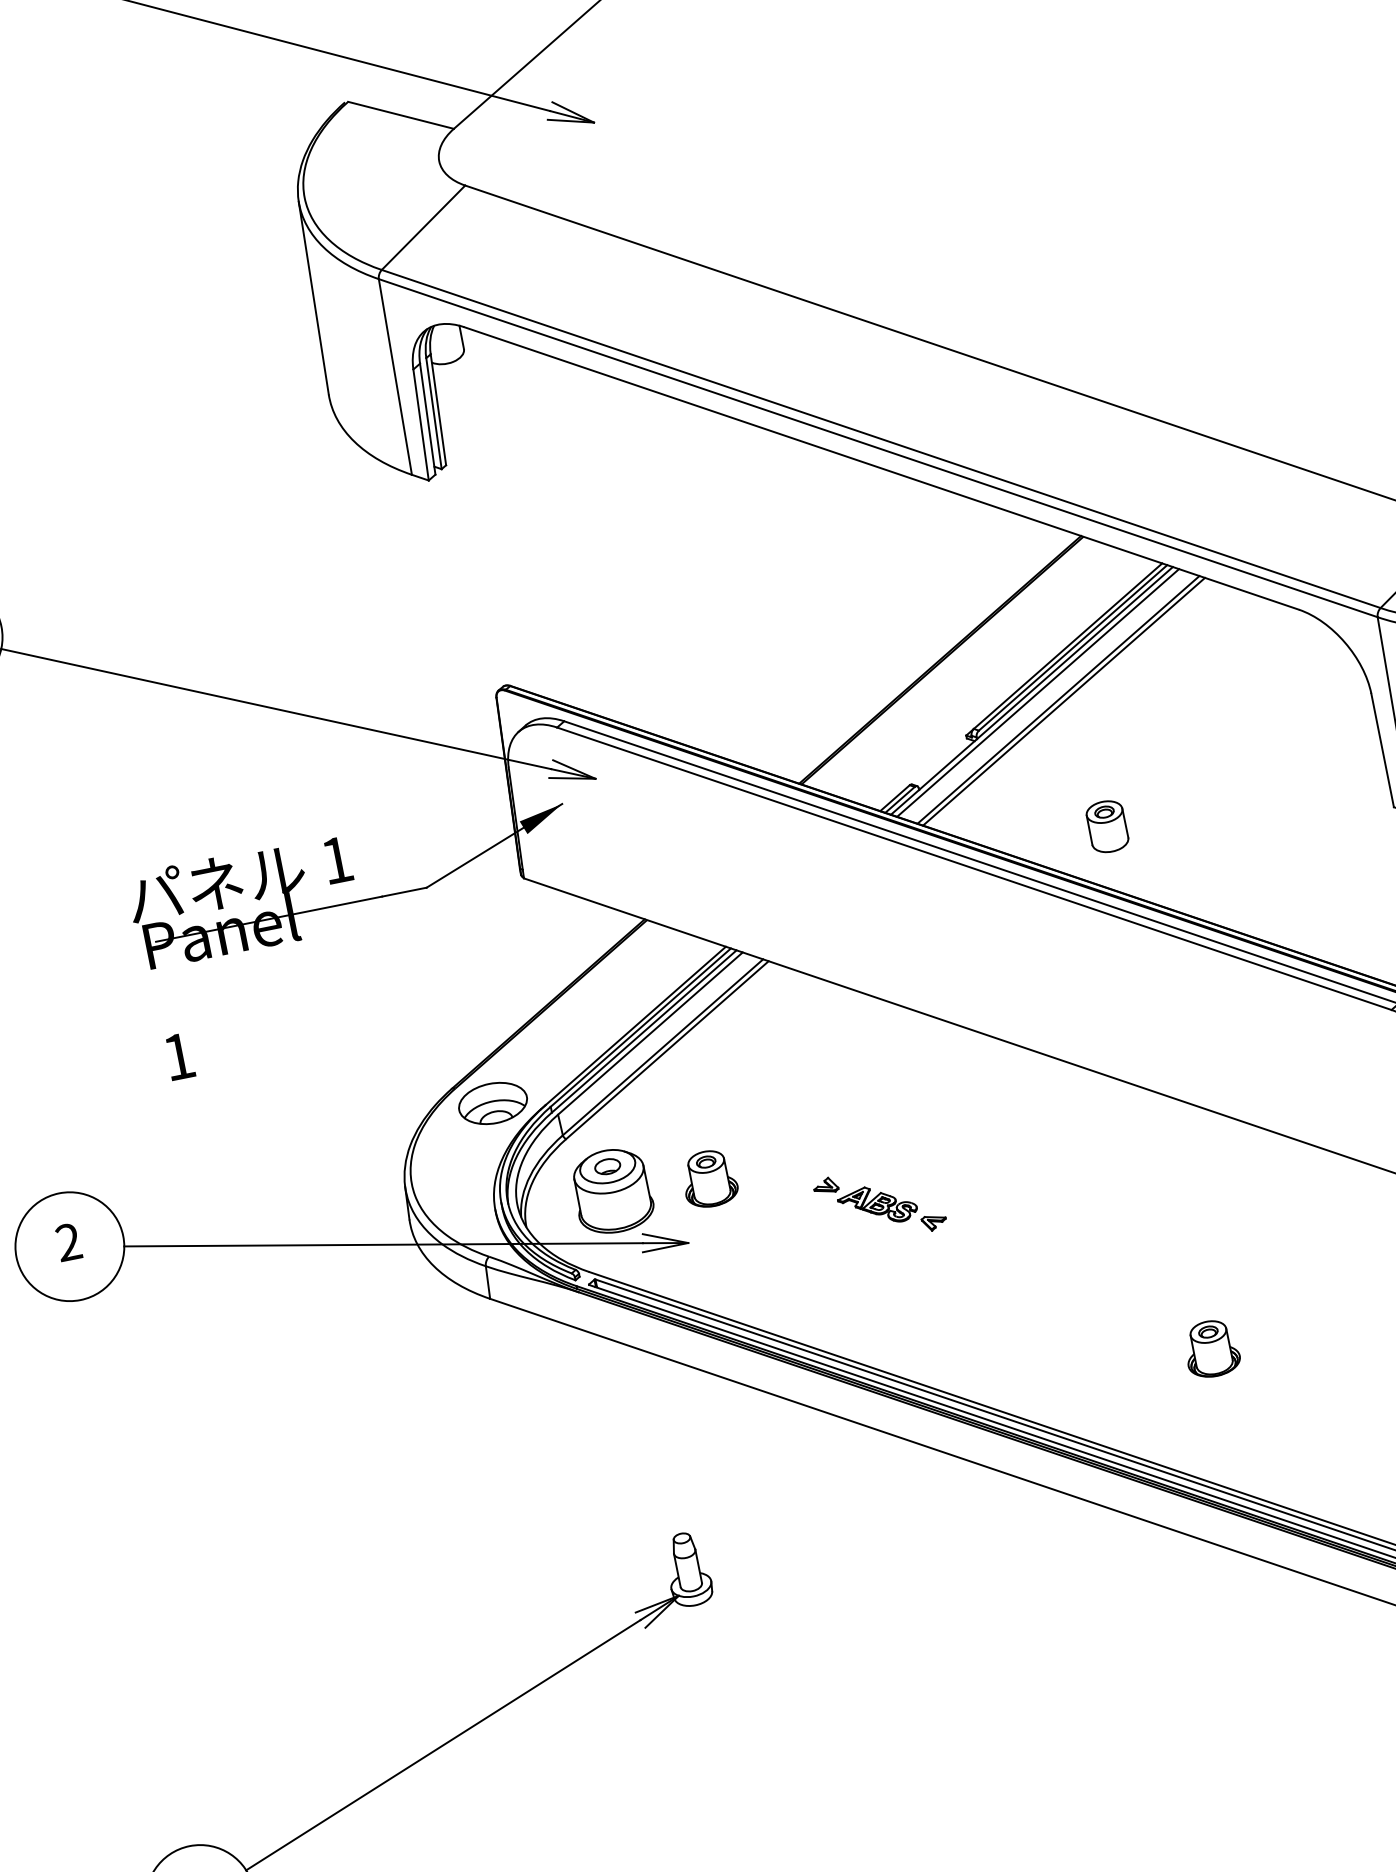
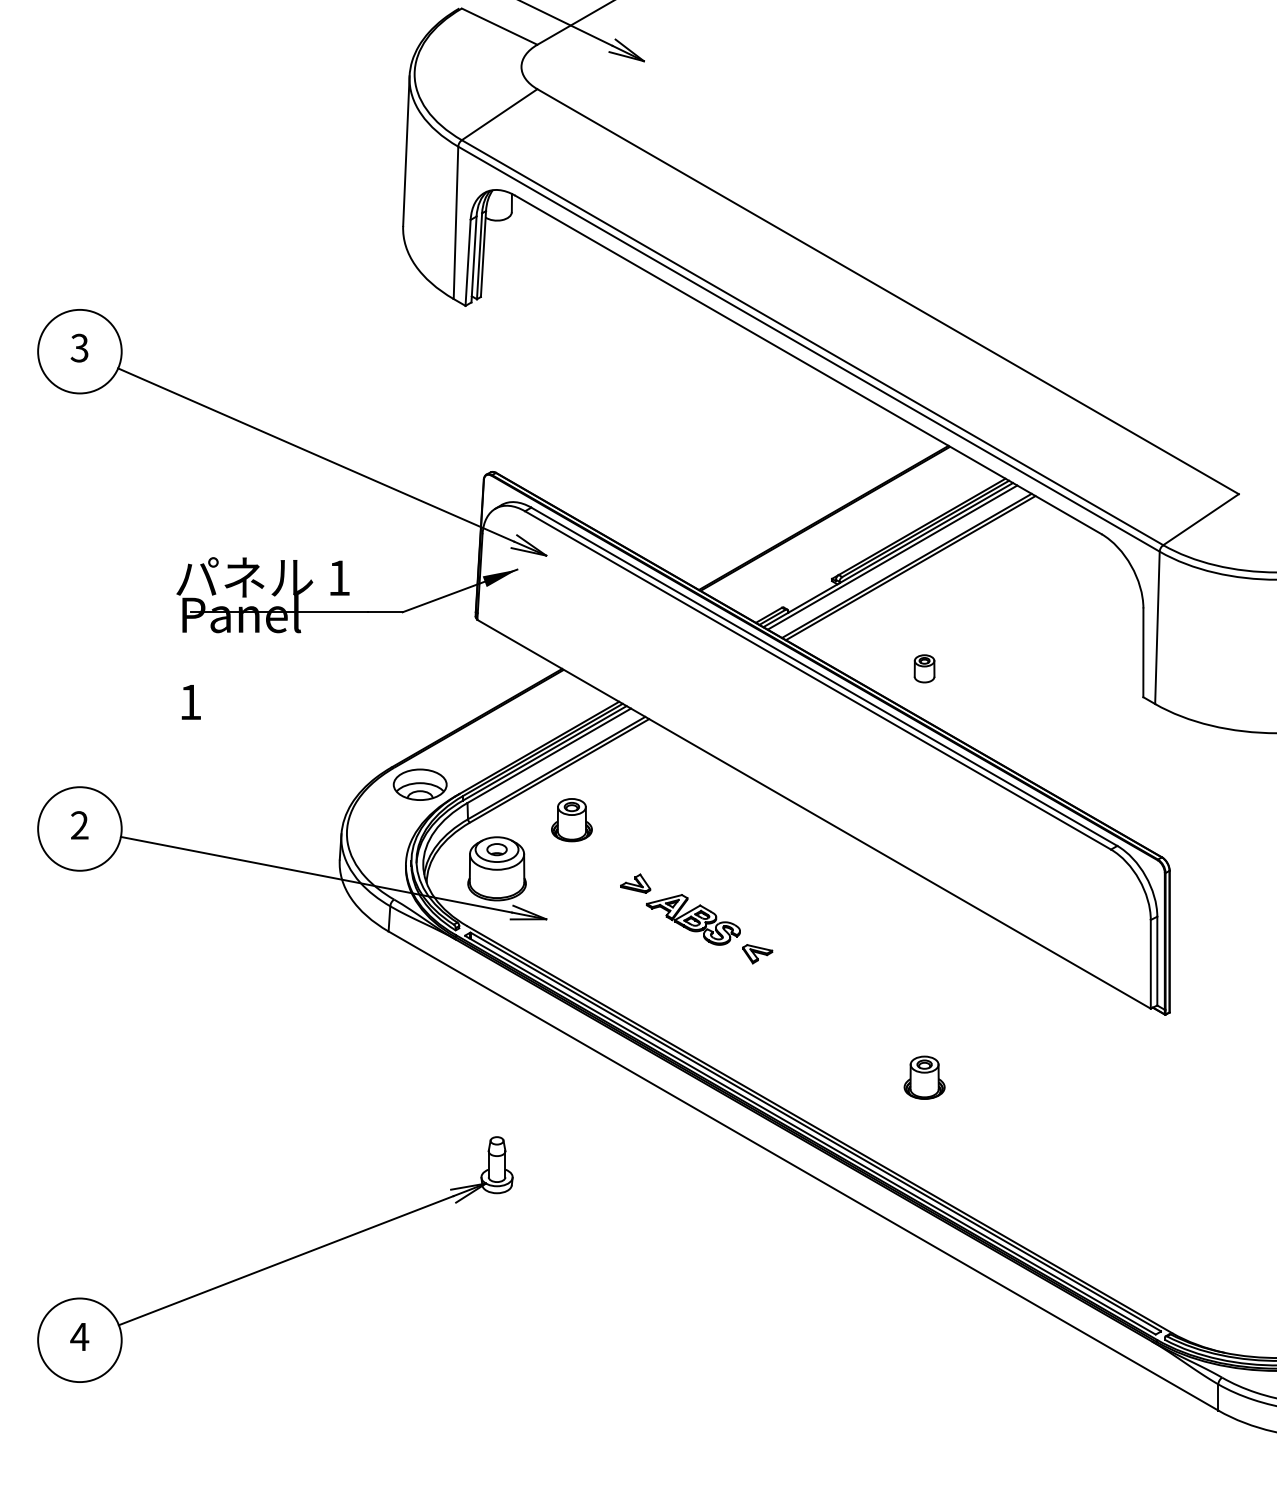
part: (1107, 826) -> (924, 668), size x0.7
part: (709, 1179) -> (571, 820), moved
part: (879, 1203) -> (696, 918), size x1.6

